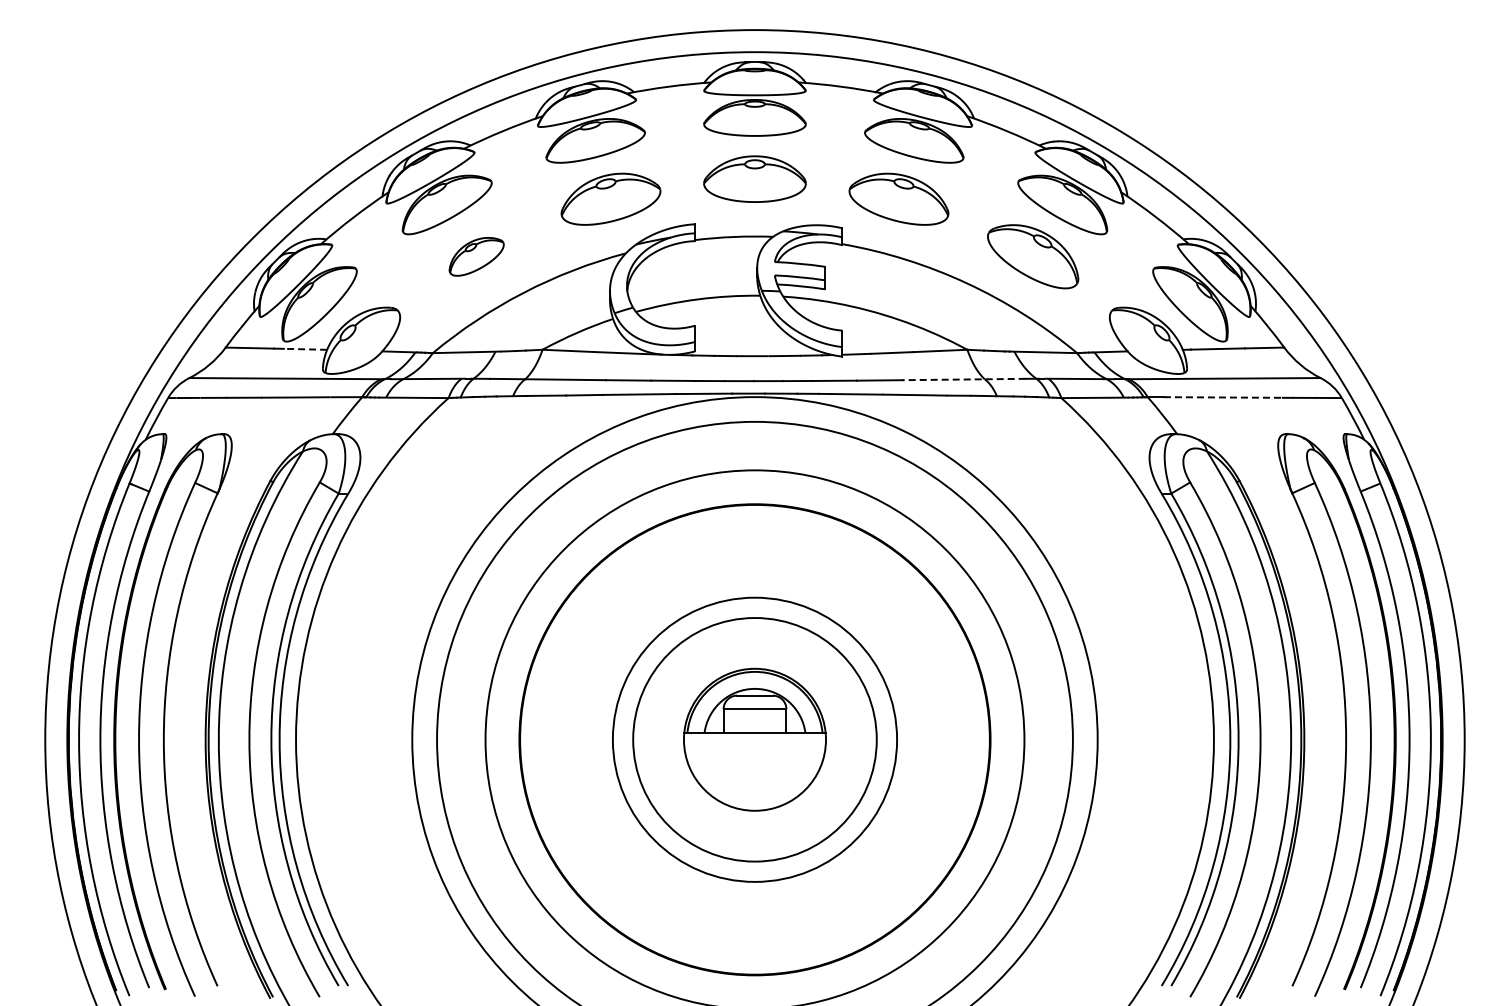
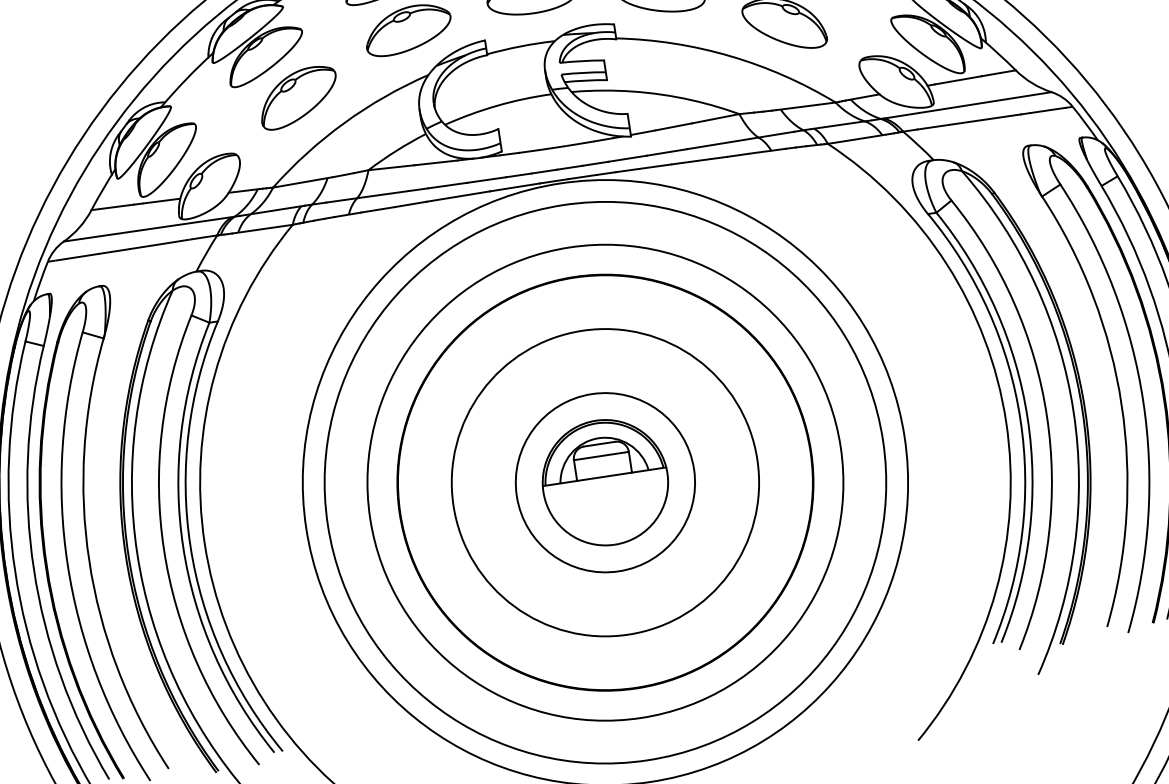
part: (476, 256) -> (298, 97), size x1.67
line: (306, 349) -> (162, 201), dashed -> solid
line: (964, 379) -> (740, 140), dashed -> solid
line: (1223, 397) -> (969, 121), dashed -> solid
circle: (754, 739) -> (604, 482), size x0.71
circle: (754, 739) -> (604, 482), size x1.43

